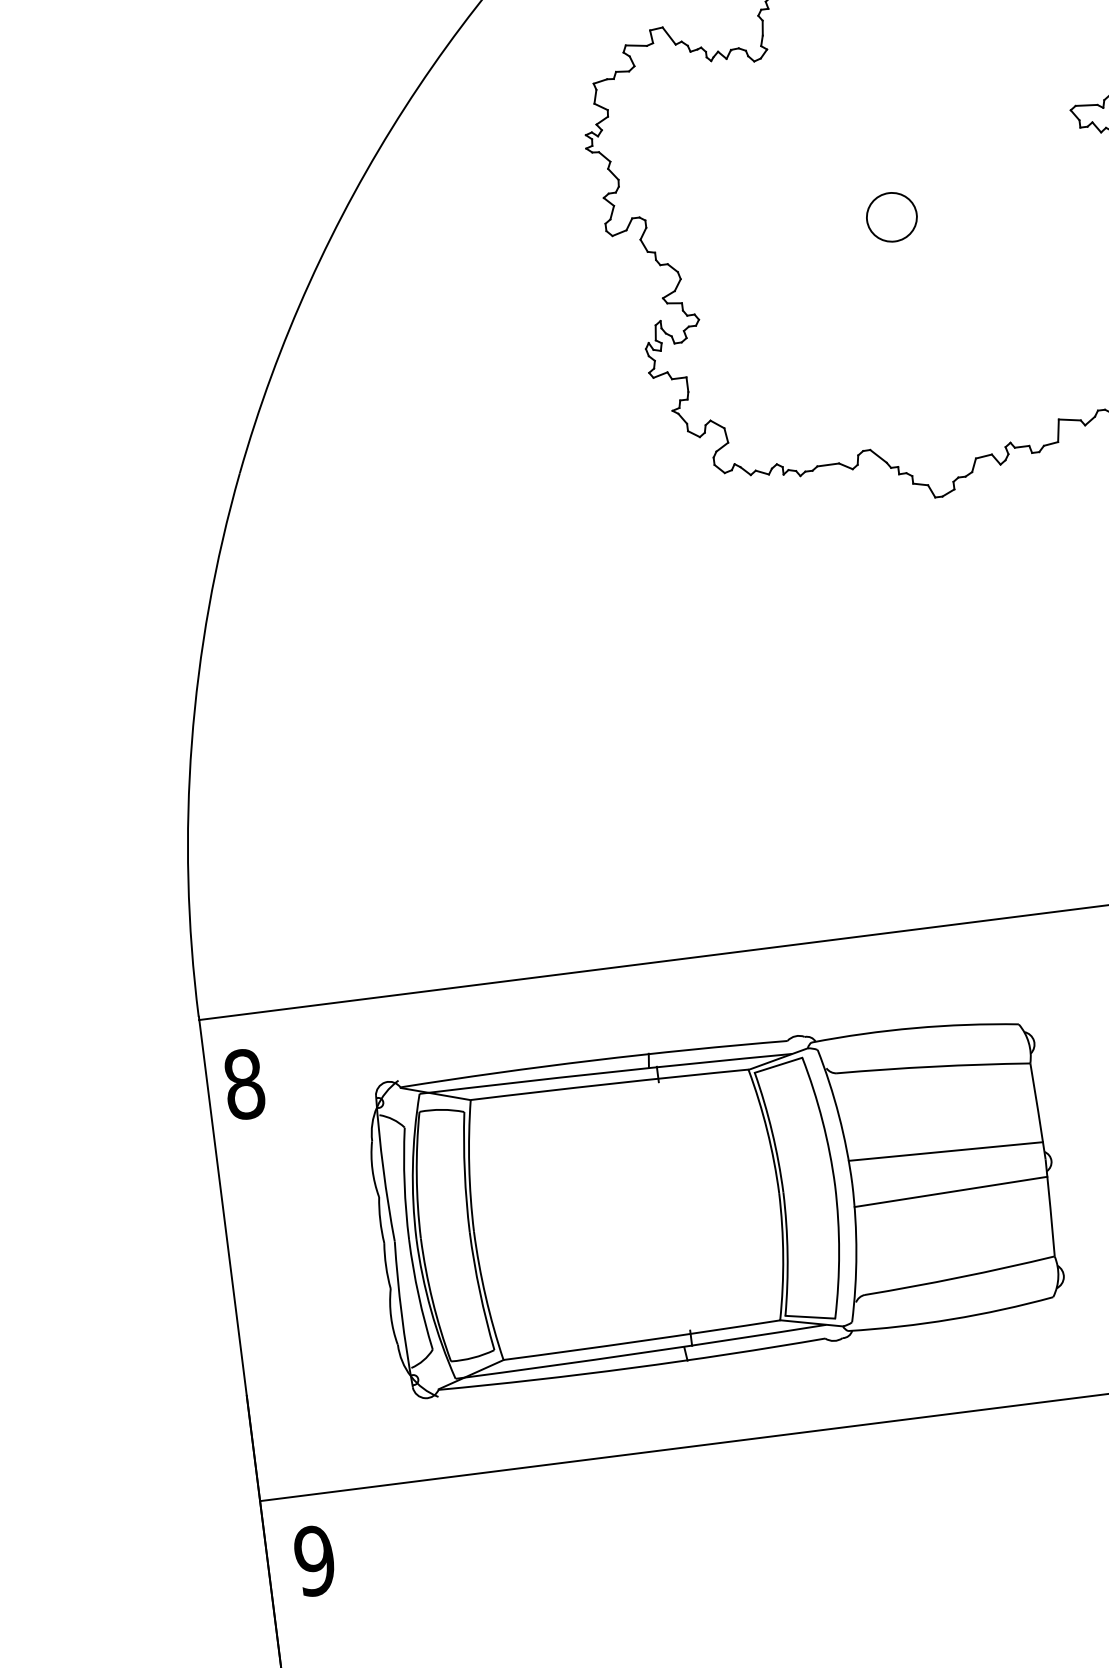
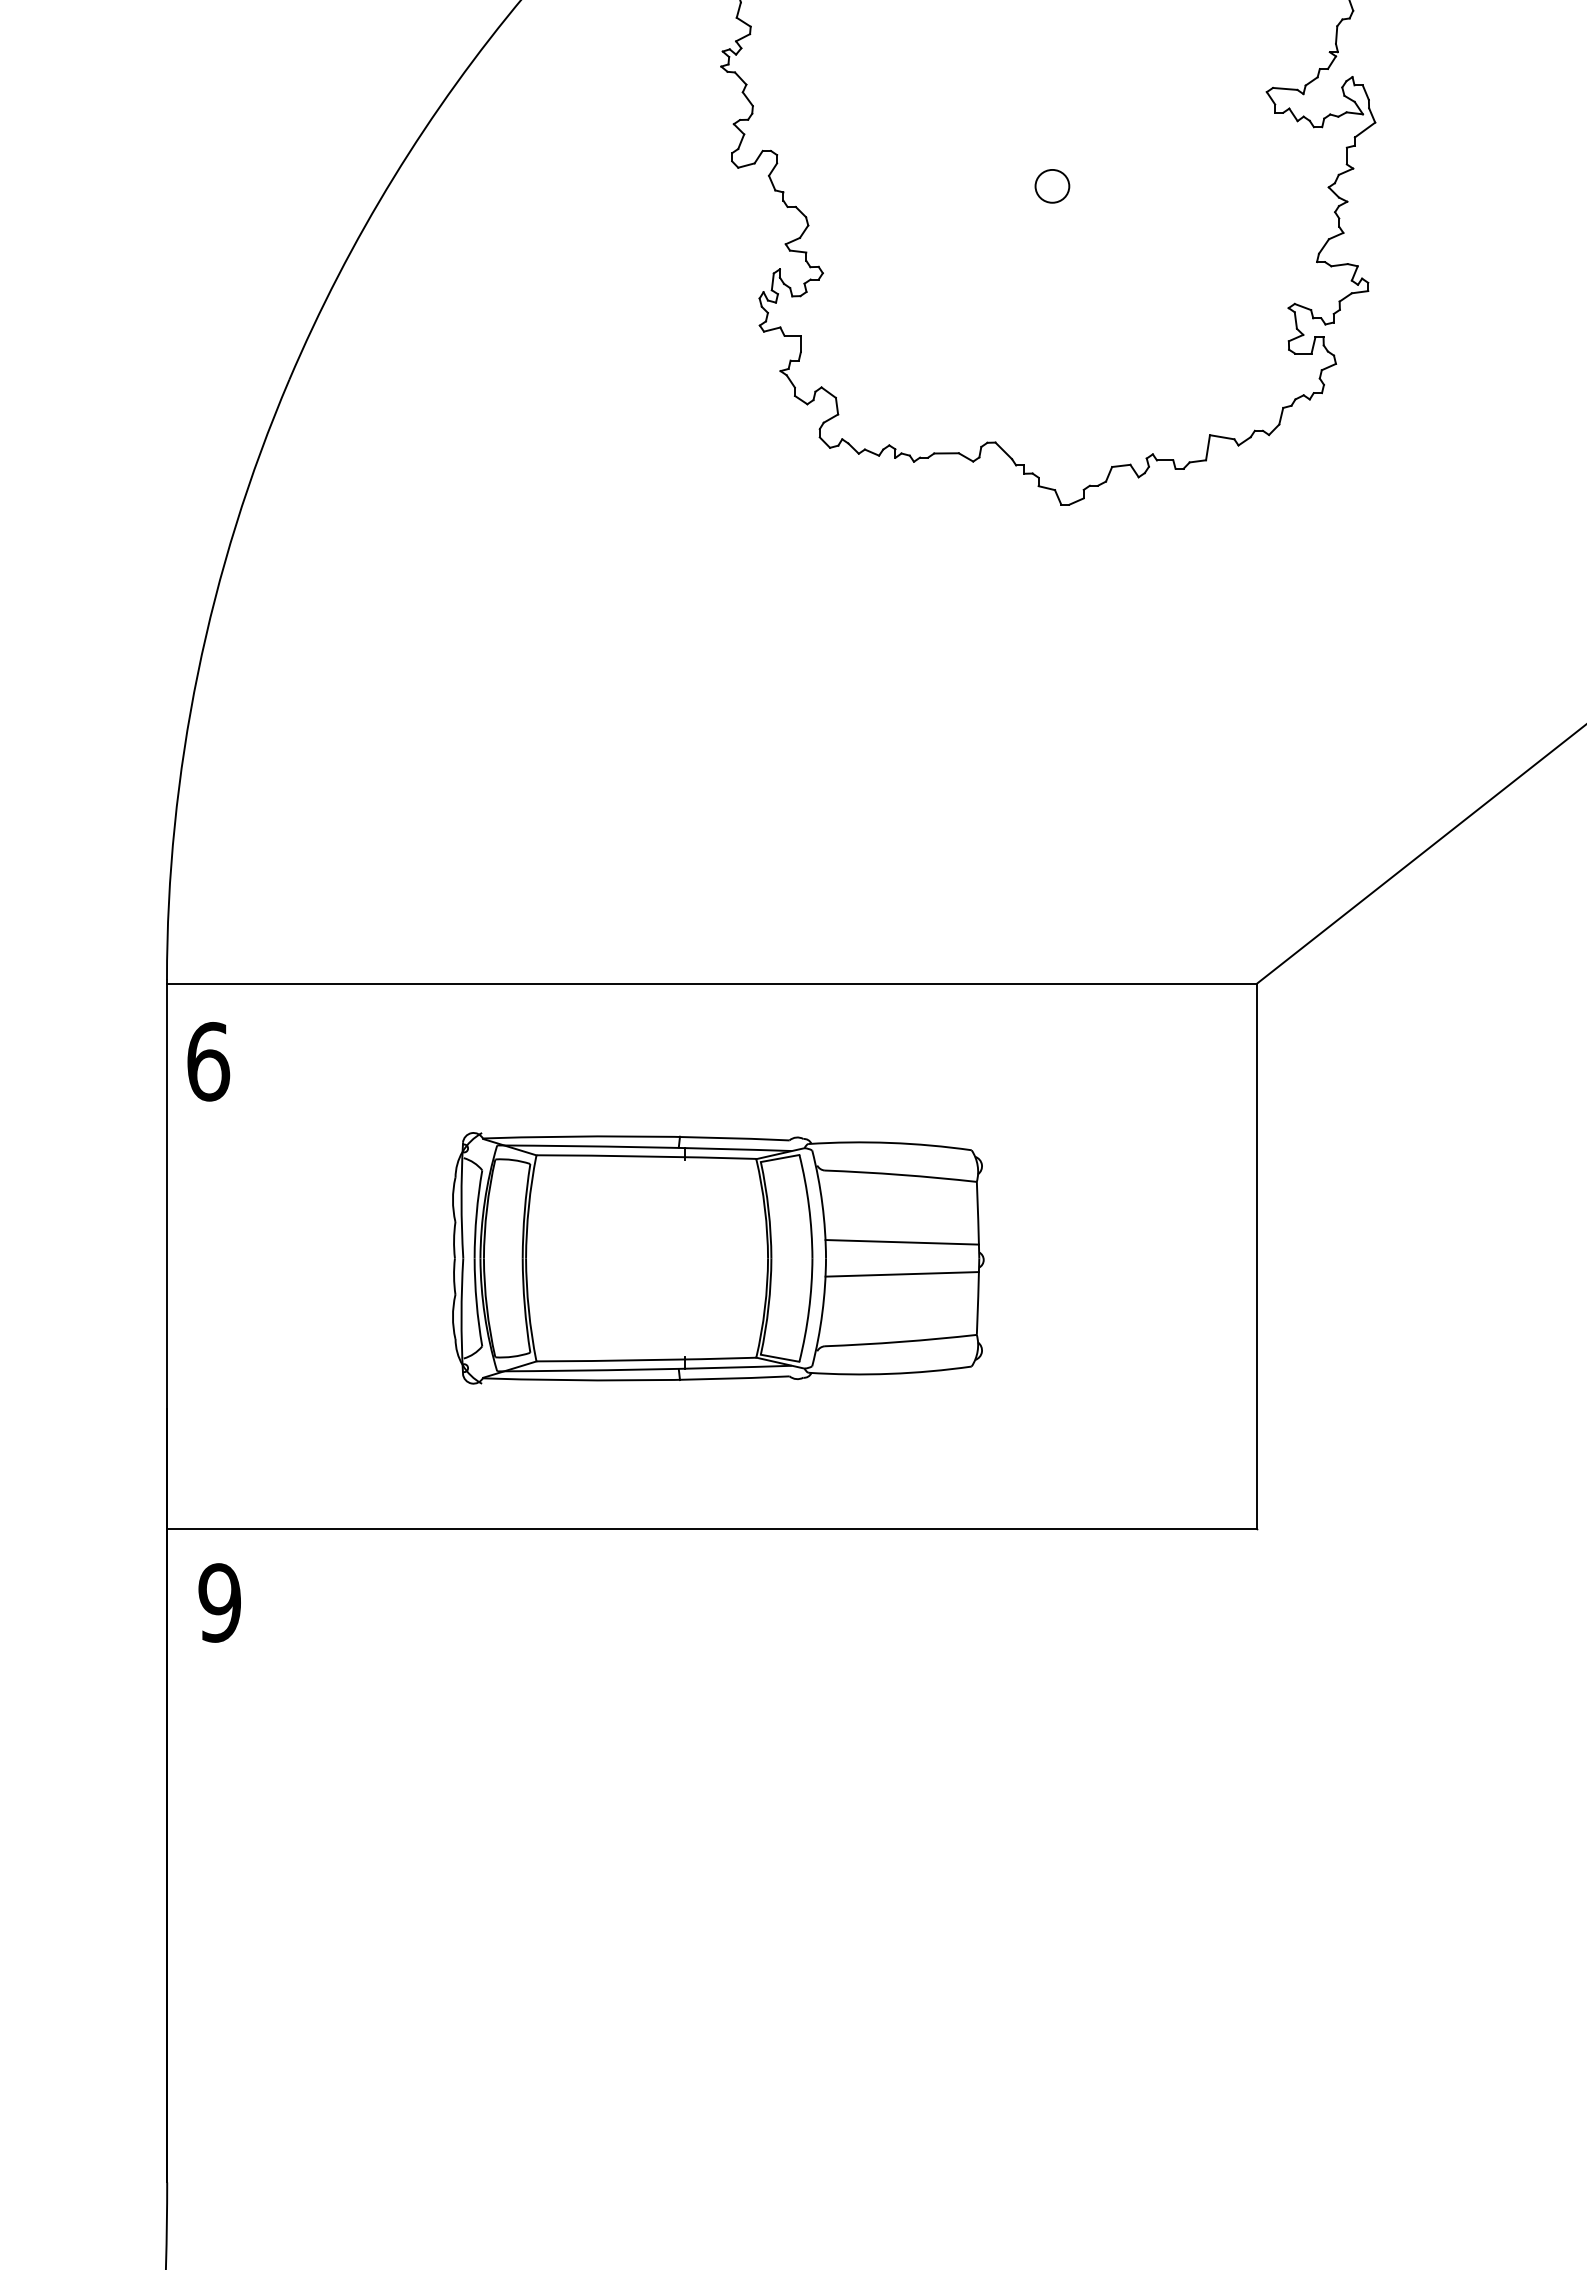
part: (892, 217) -> (1052, 186), size x0.6
text: (244, 1084) -> (208, 1061), 8 -> 6
part: (716, 1201) -> (718, 1258), size x0.7

